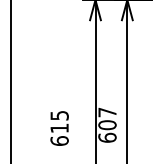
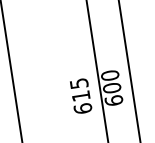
text: (107, 112) -> (110, 75), 607 -> 600
text: (59, 128) -> (80, 96), moved

